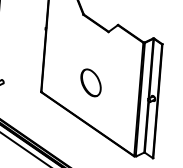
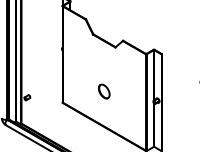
part: (91, 82) -> (104, 91), size x0.62

